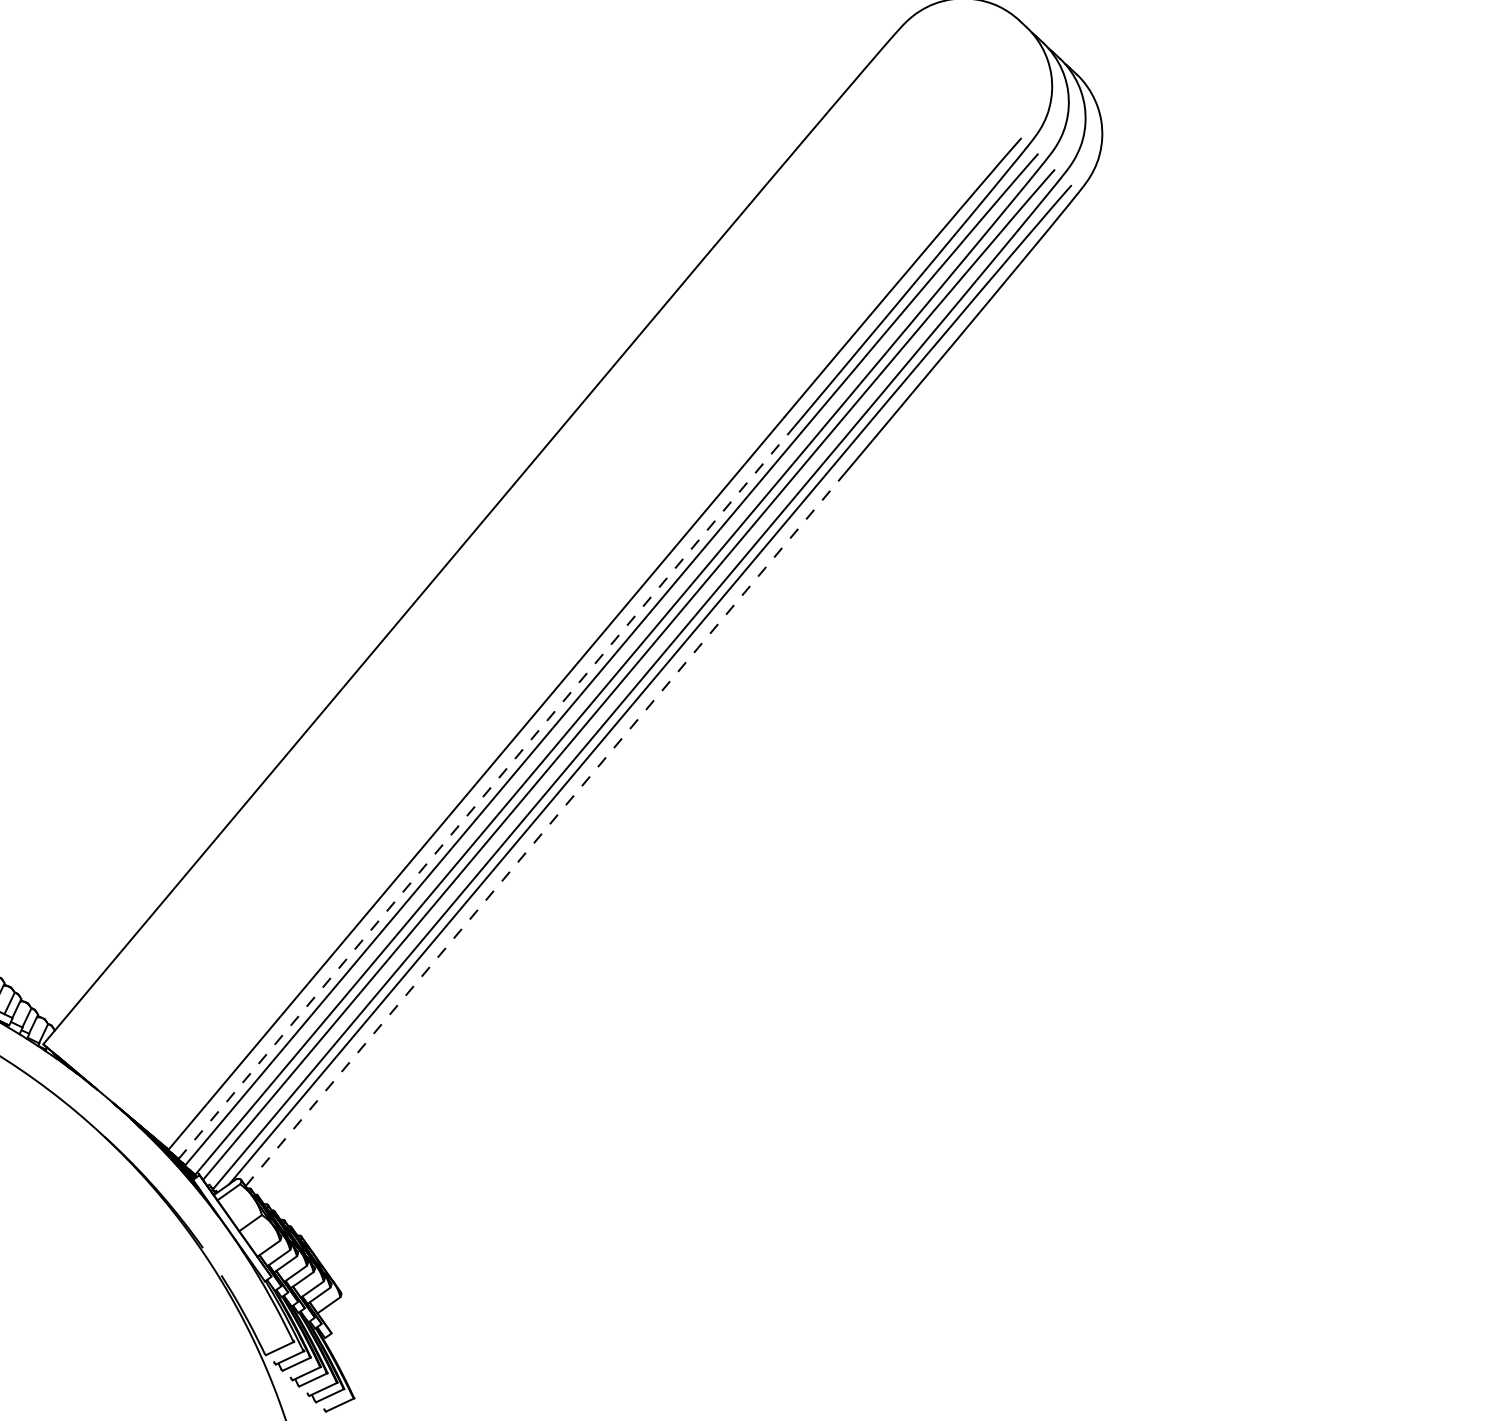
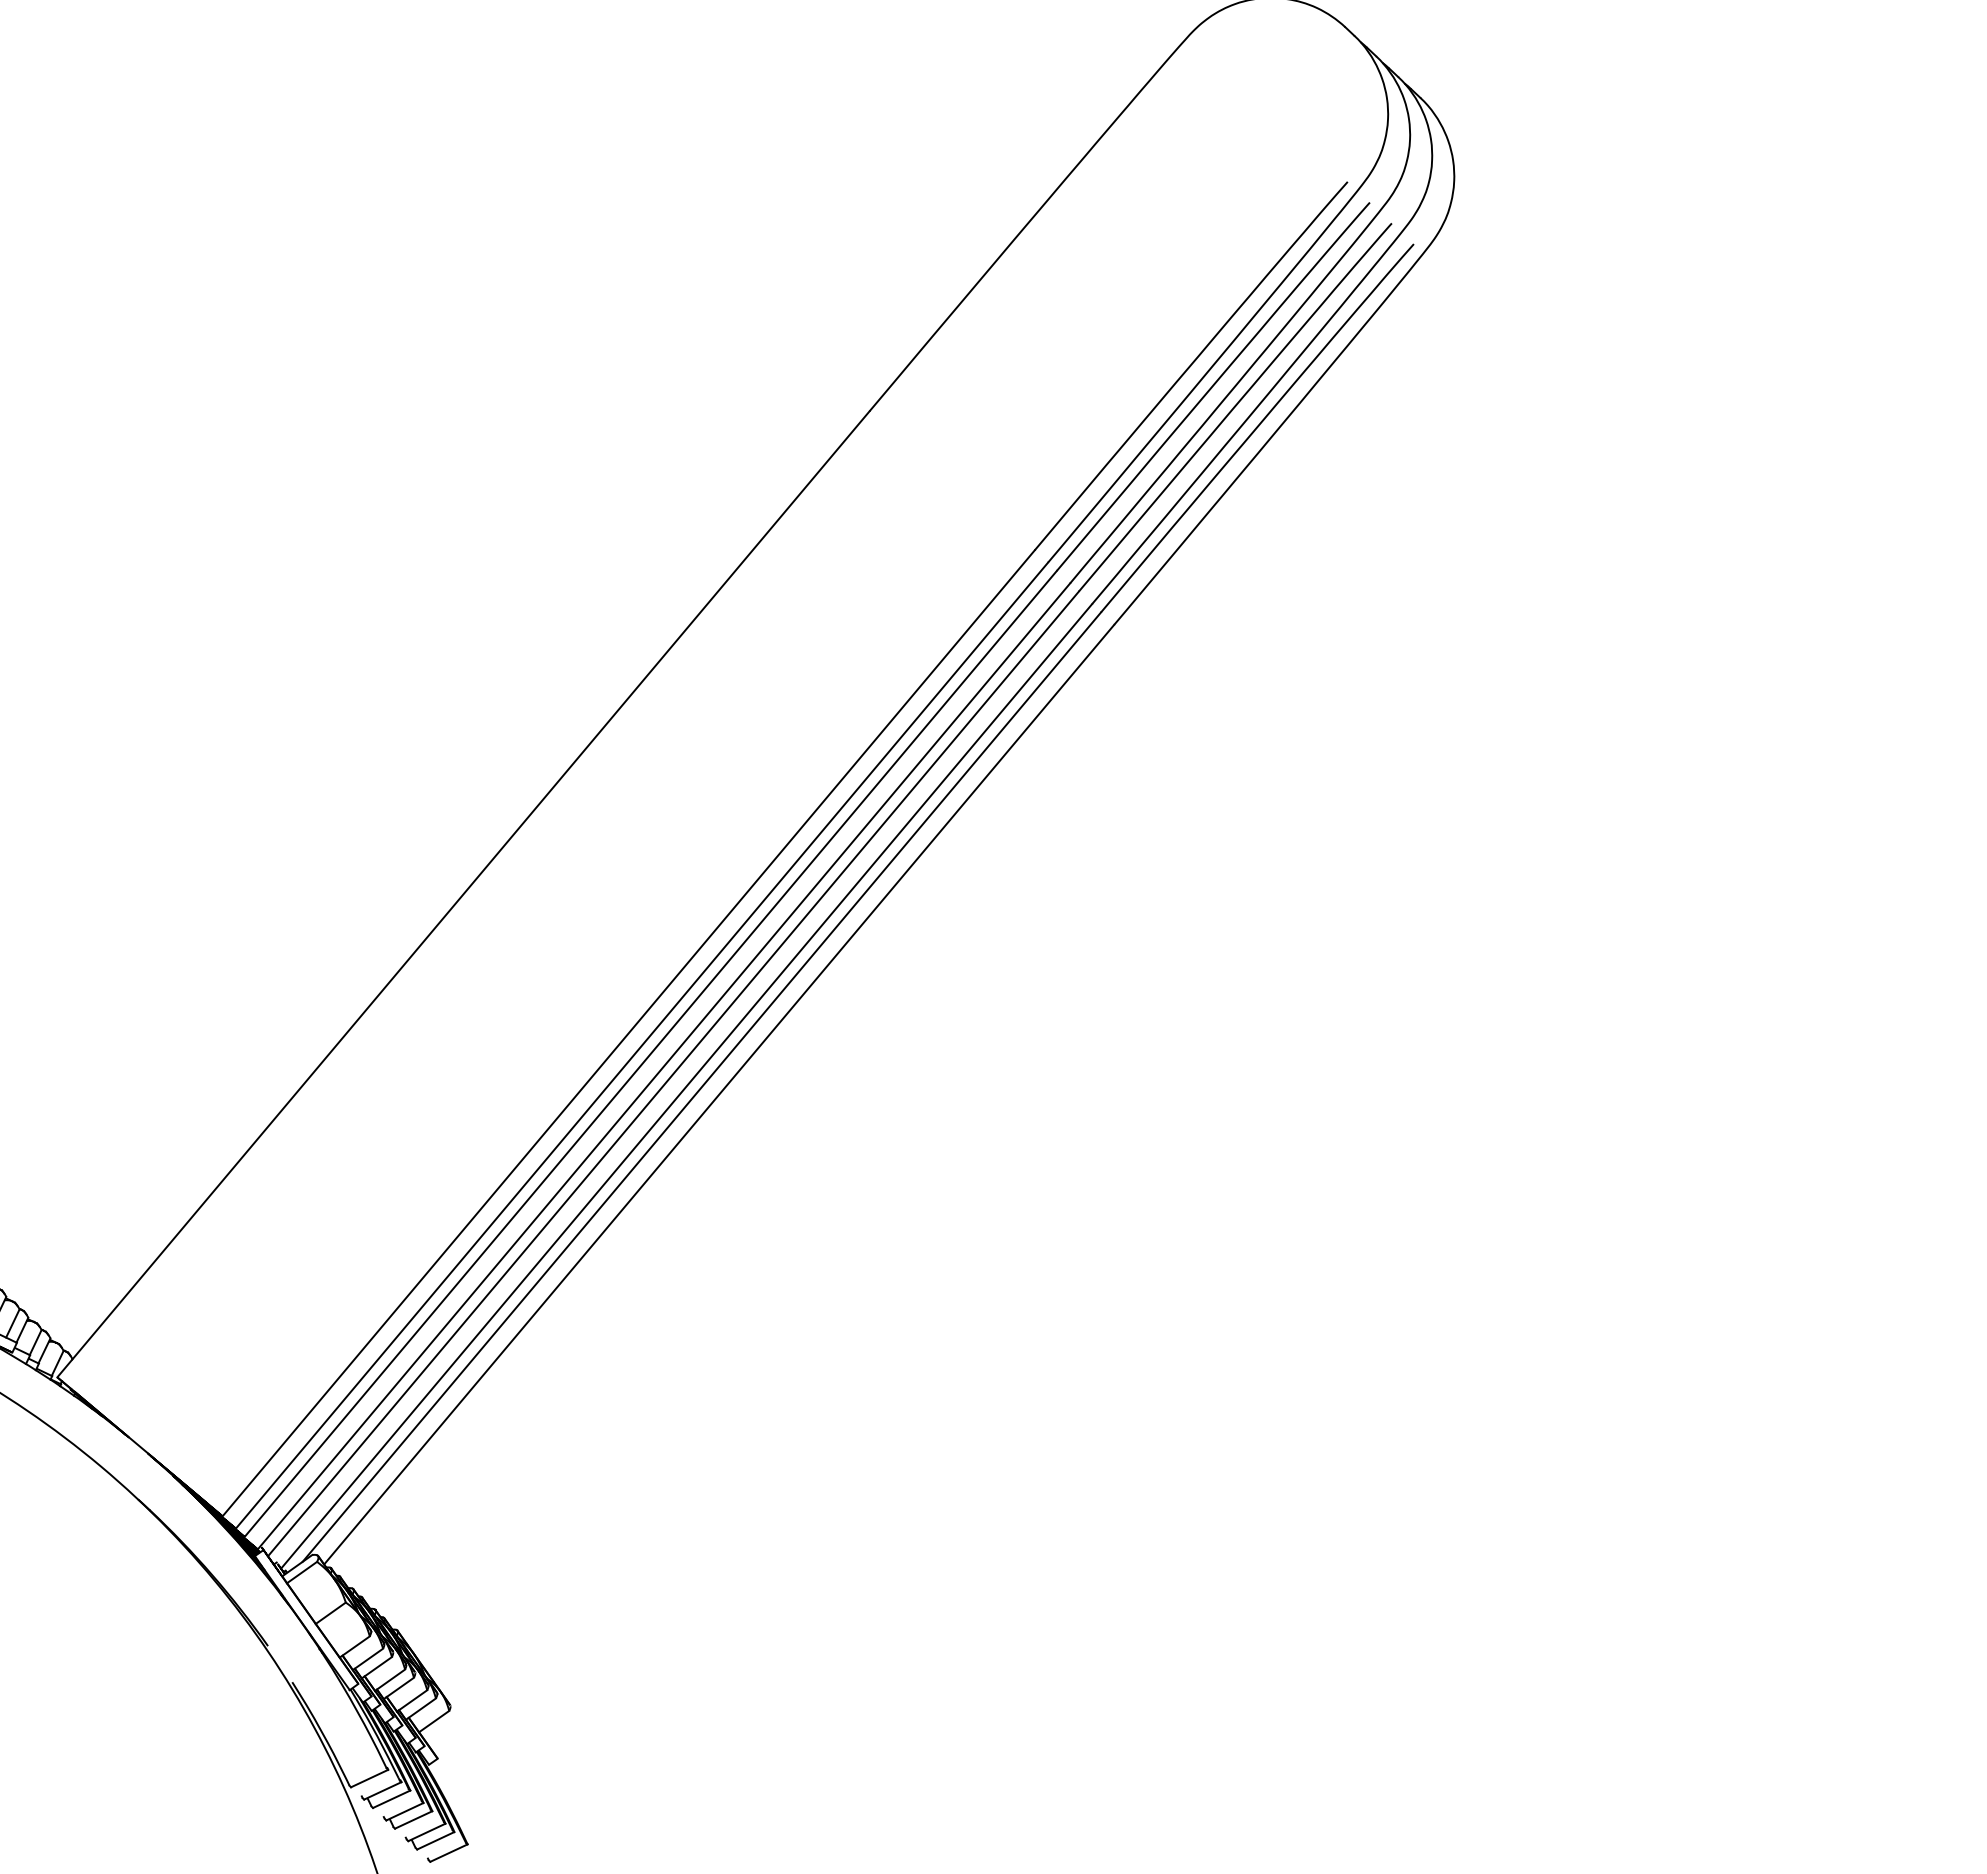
line: (486, 792) -> (642, 1045), dashed -> solid
line: (545, 829) -> (719, 1094), dashed -> solid

